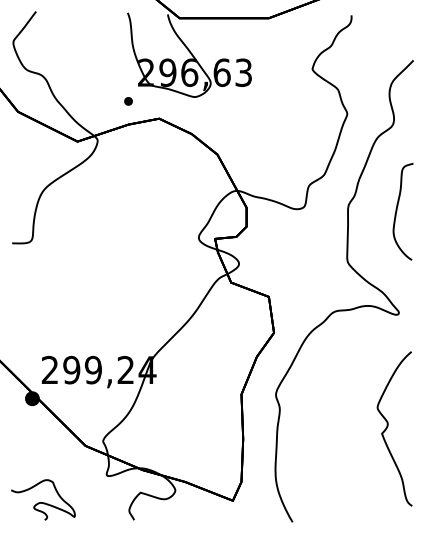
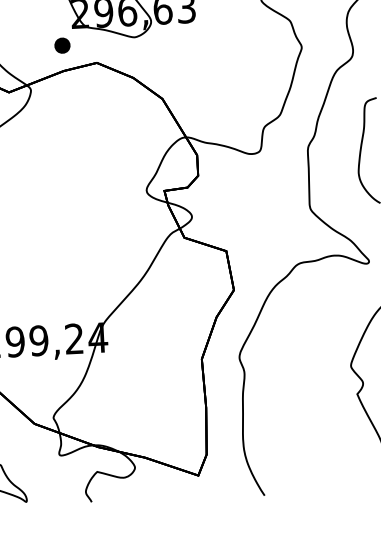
part: (128, 101) -> (62, 45), size x1.67

